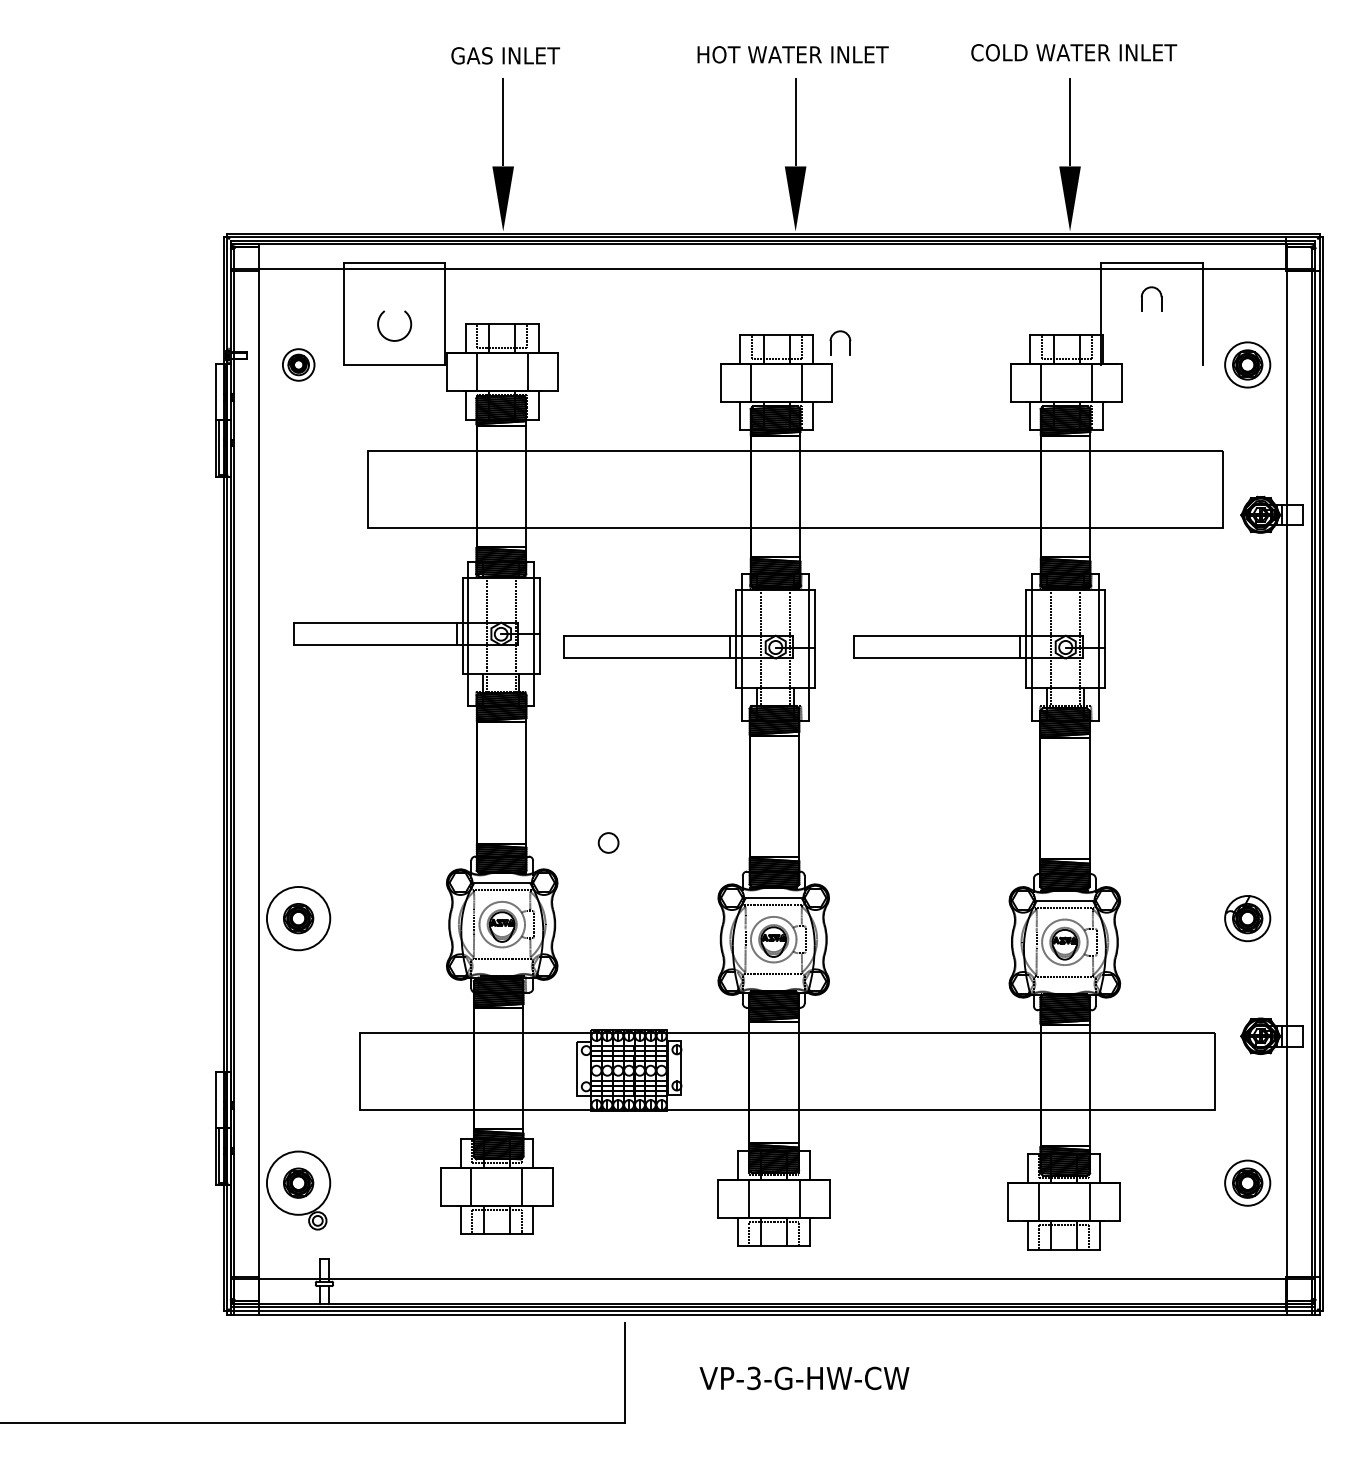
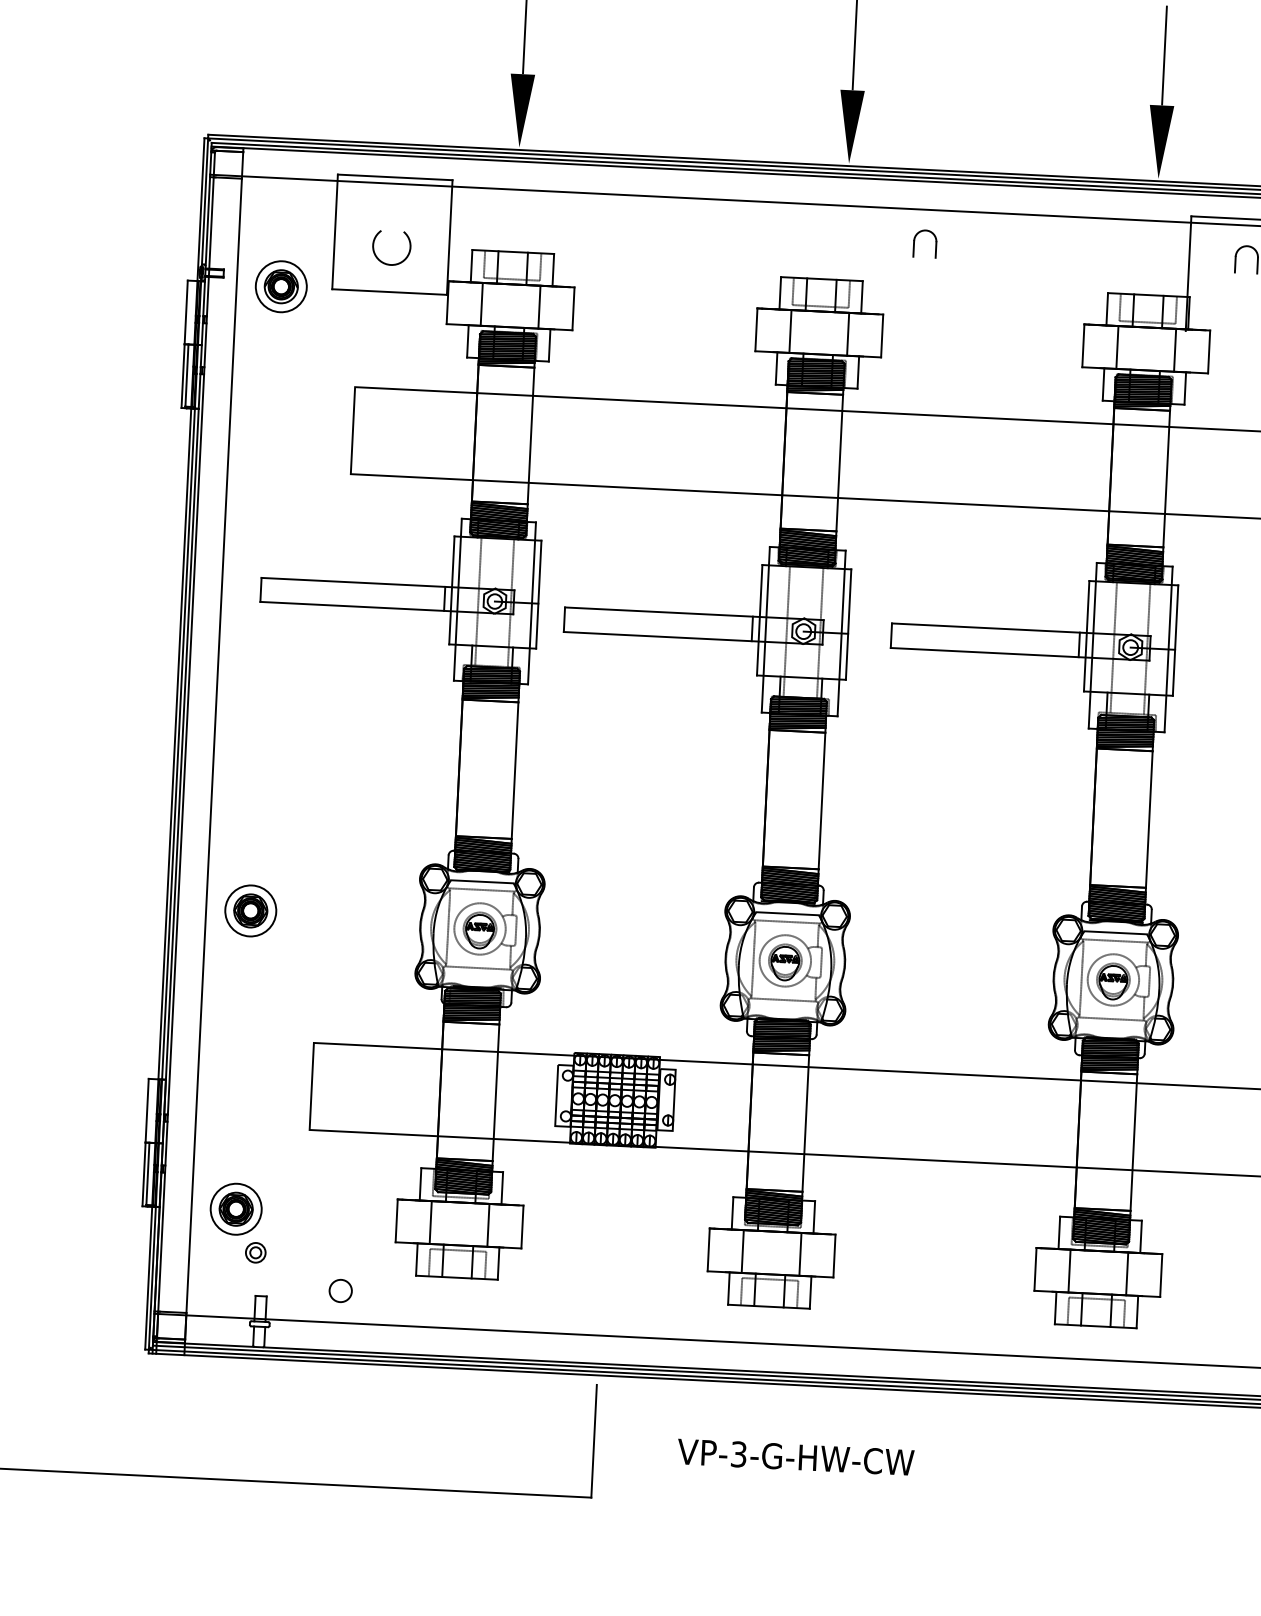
part: (831, 342) -> (915, 242), moved
part: (298, 364) -> (281, 286), size x1.43
circle: (608, 842) -> (340, 1290), moved
circle: (298, 918) -> (250, 910), size x0.71
circle: (298, 1182) -> (236, 1208), size x0.71

